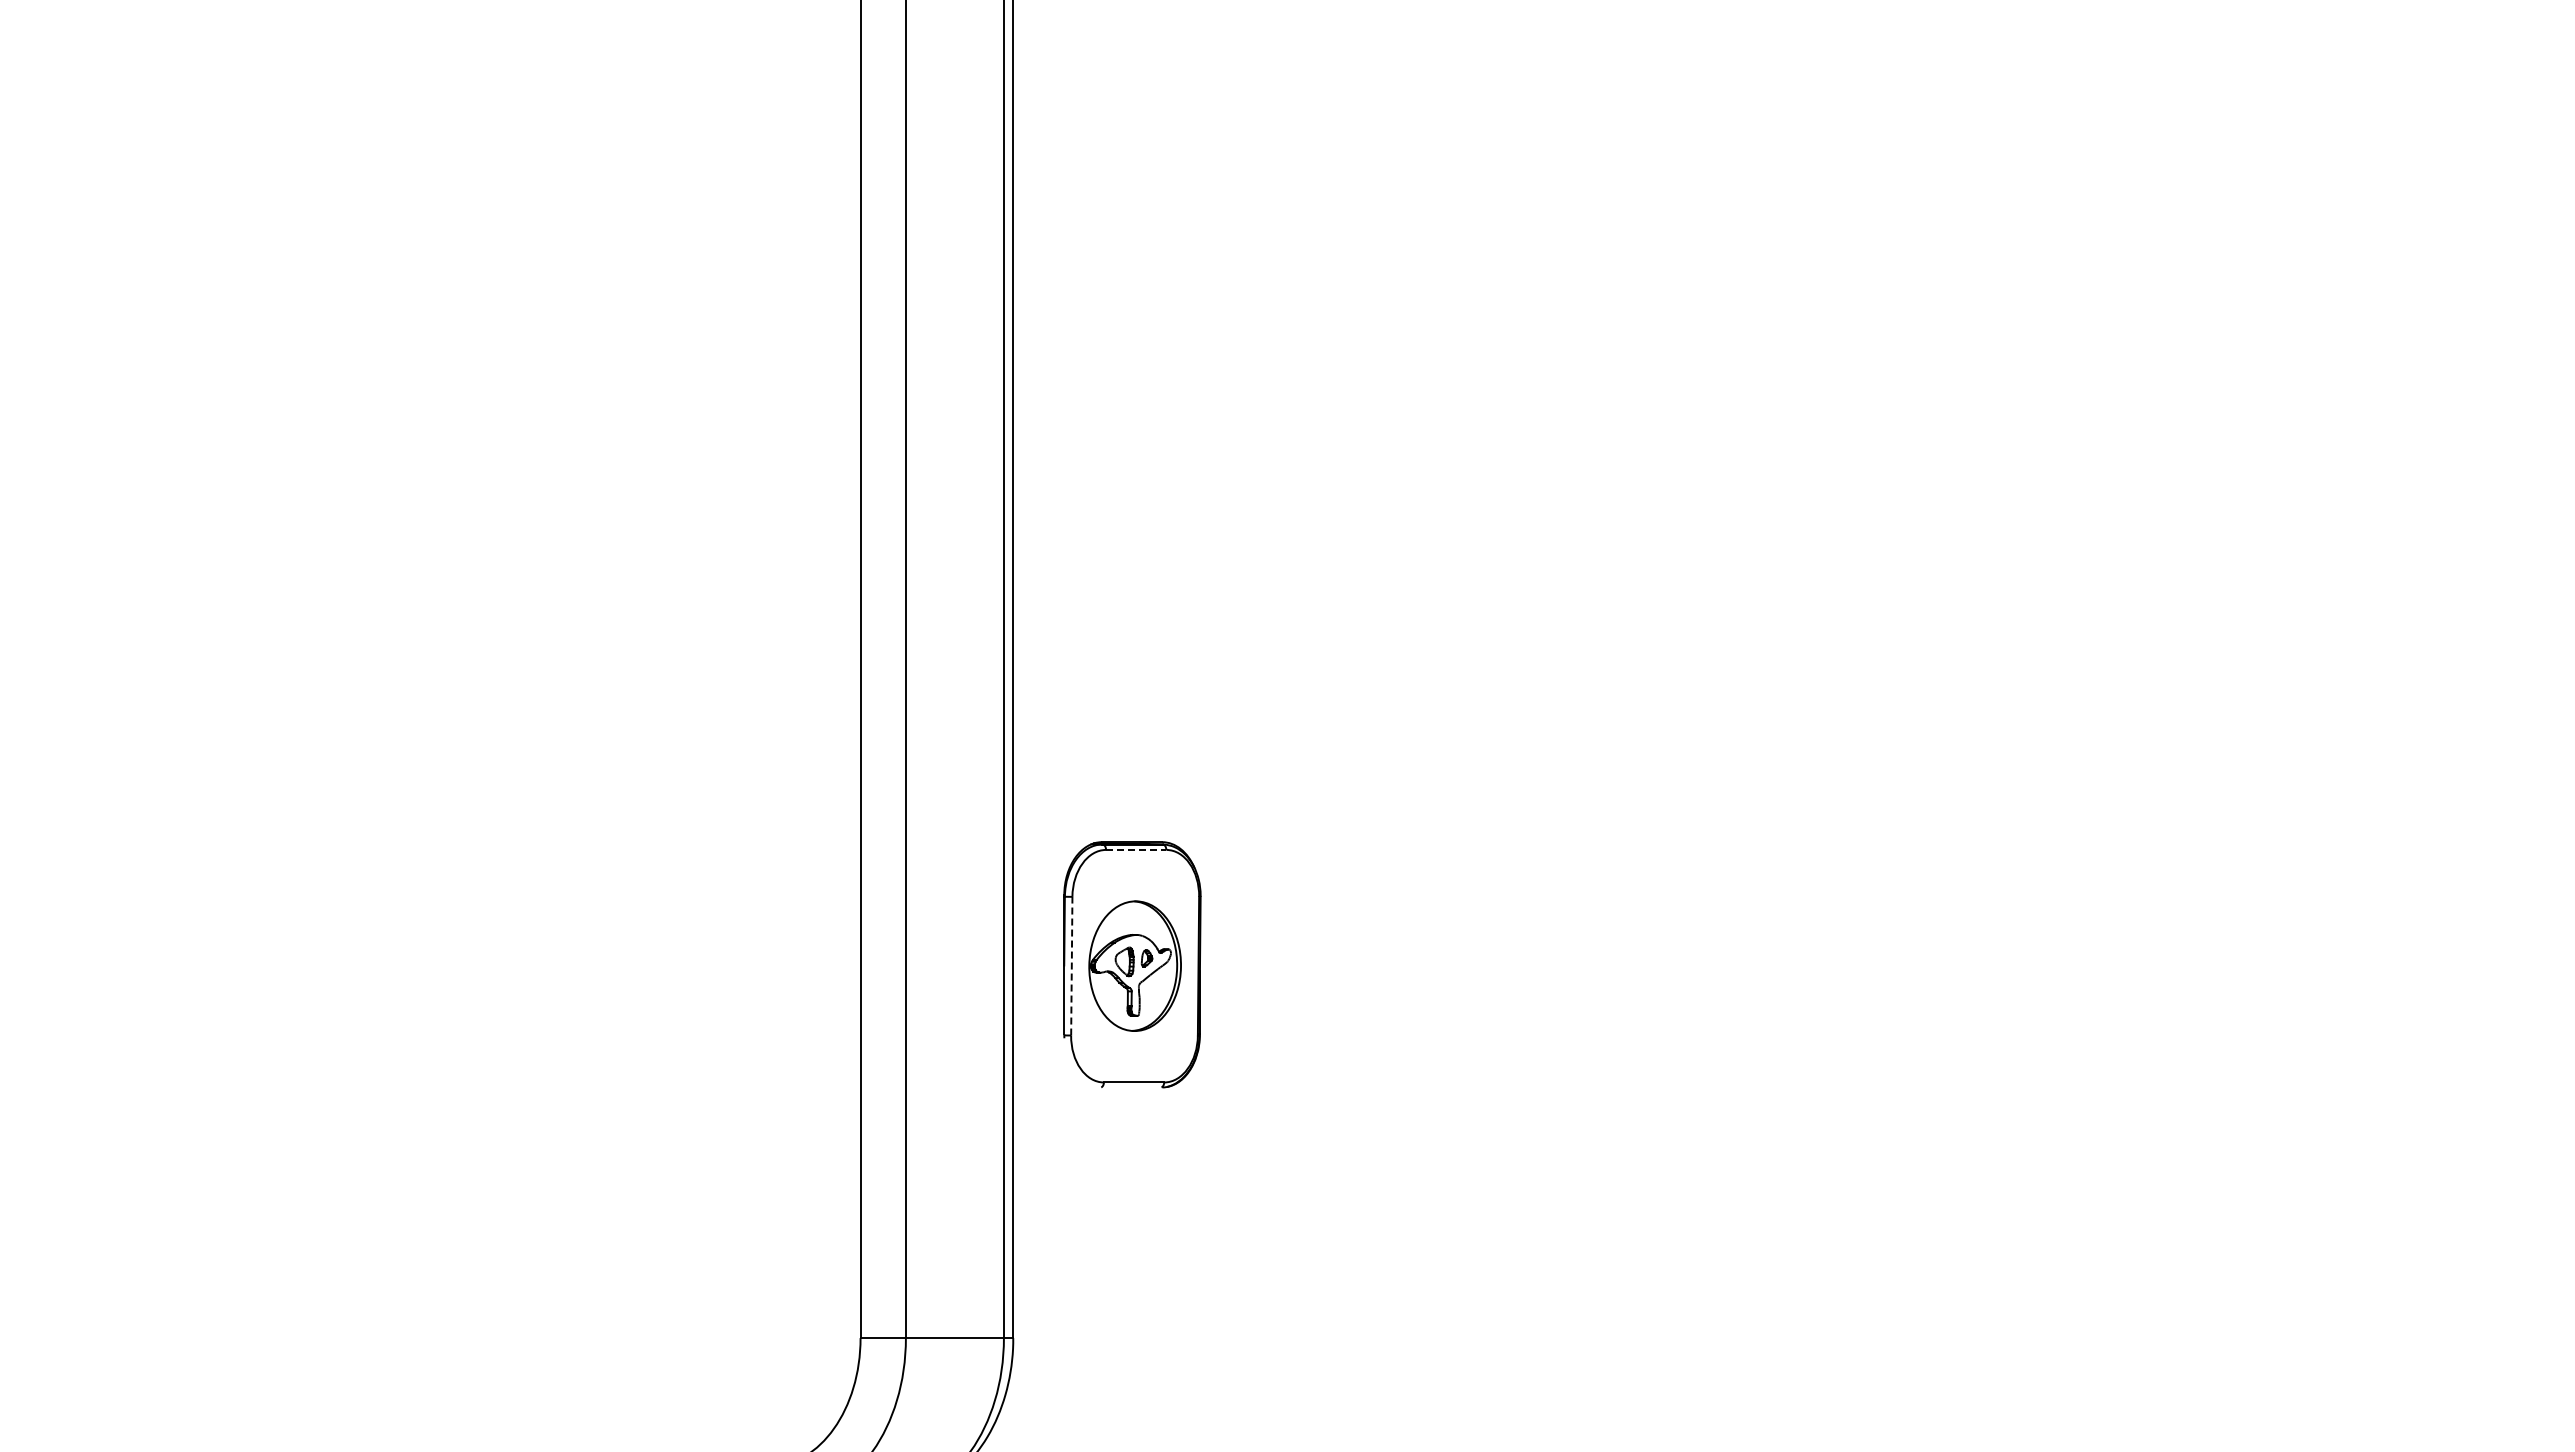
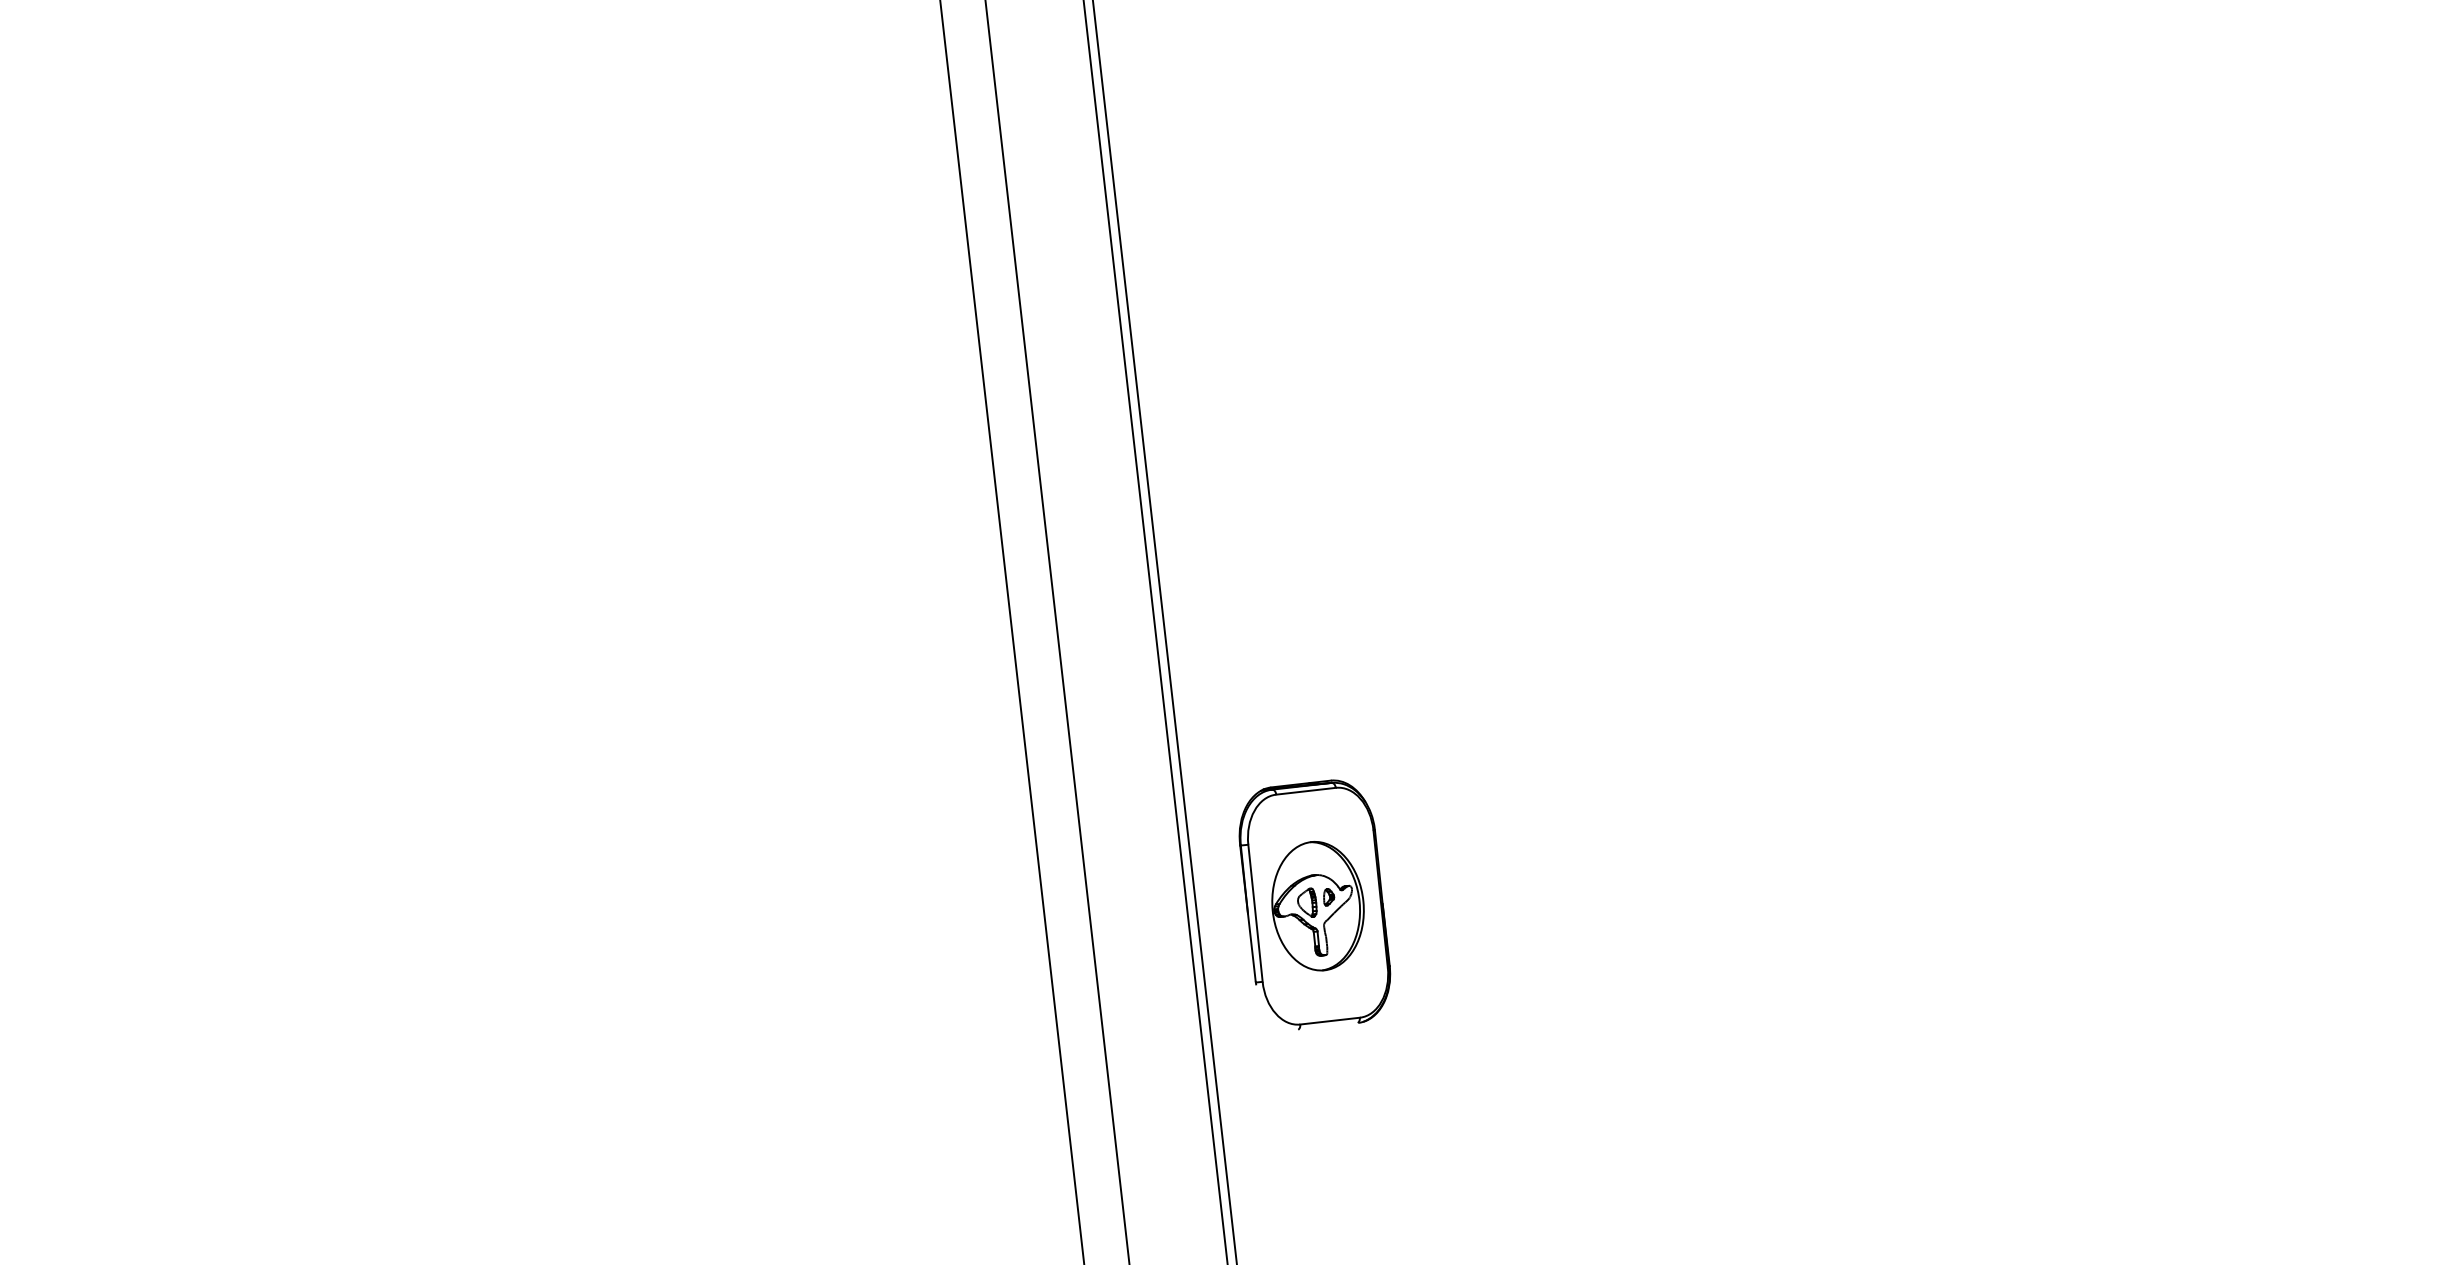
line: (1136, 849) -> (1306, 790), dashed -> solid
line: (1071, 965) -> (1255, 912), dashed -> solid

